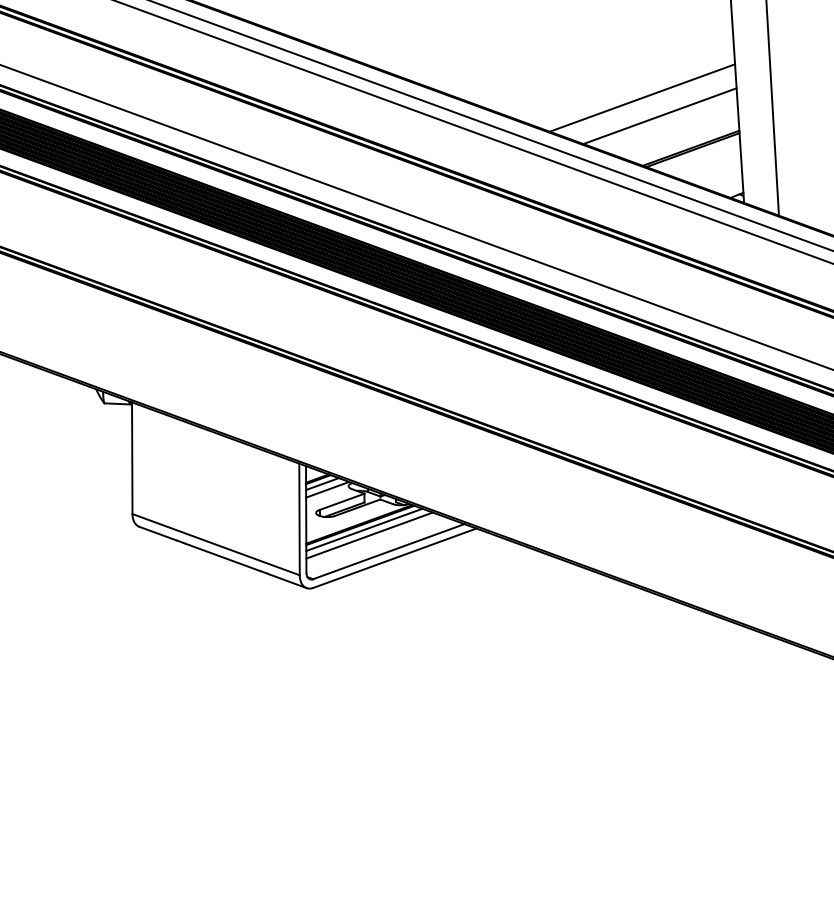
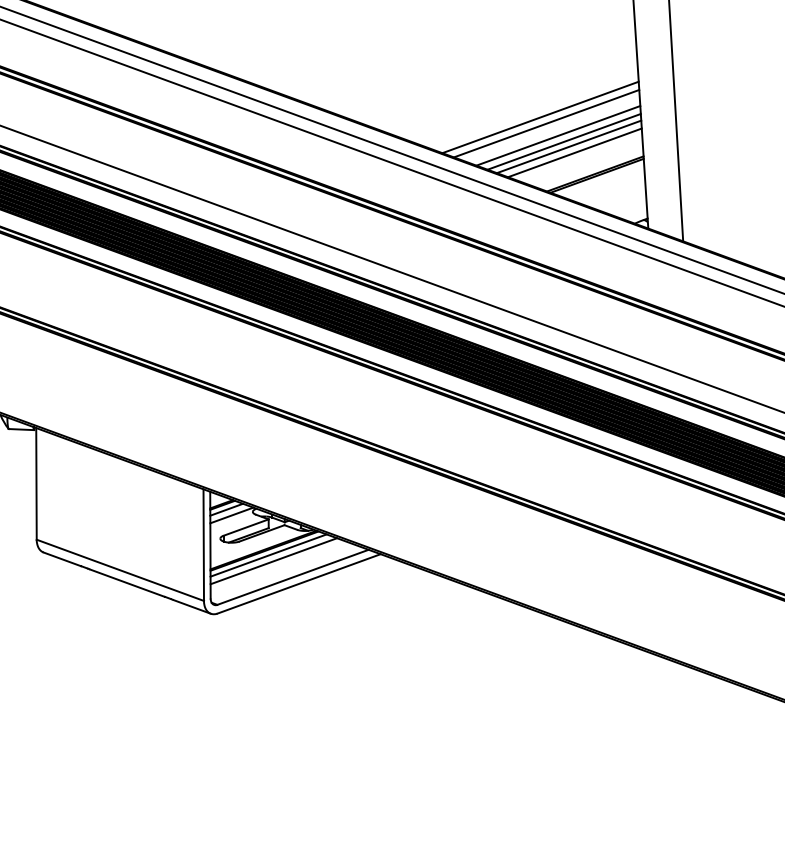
line: (636, 91) -> (540, 117), added
line: (654, 109) -> (558, 135), added
line: (664, 120) -> (568, 146), added
line: (670, 126) -> (574, 152), added

